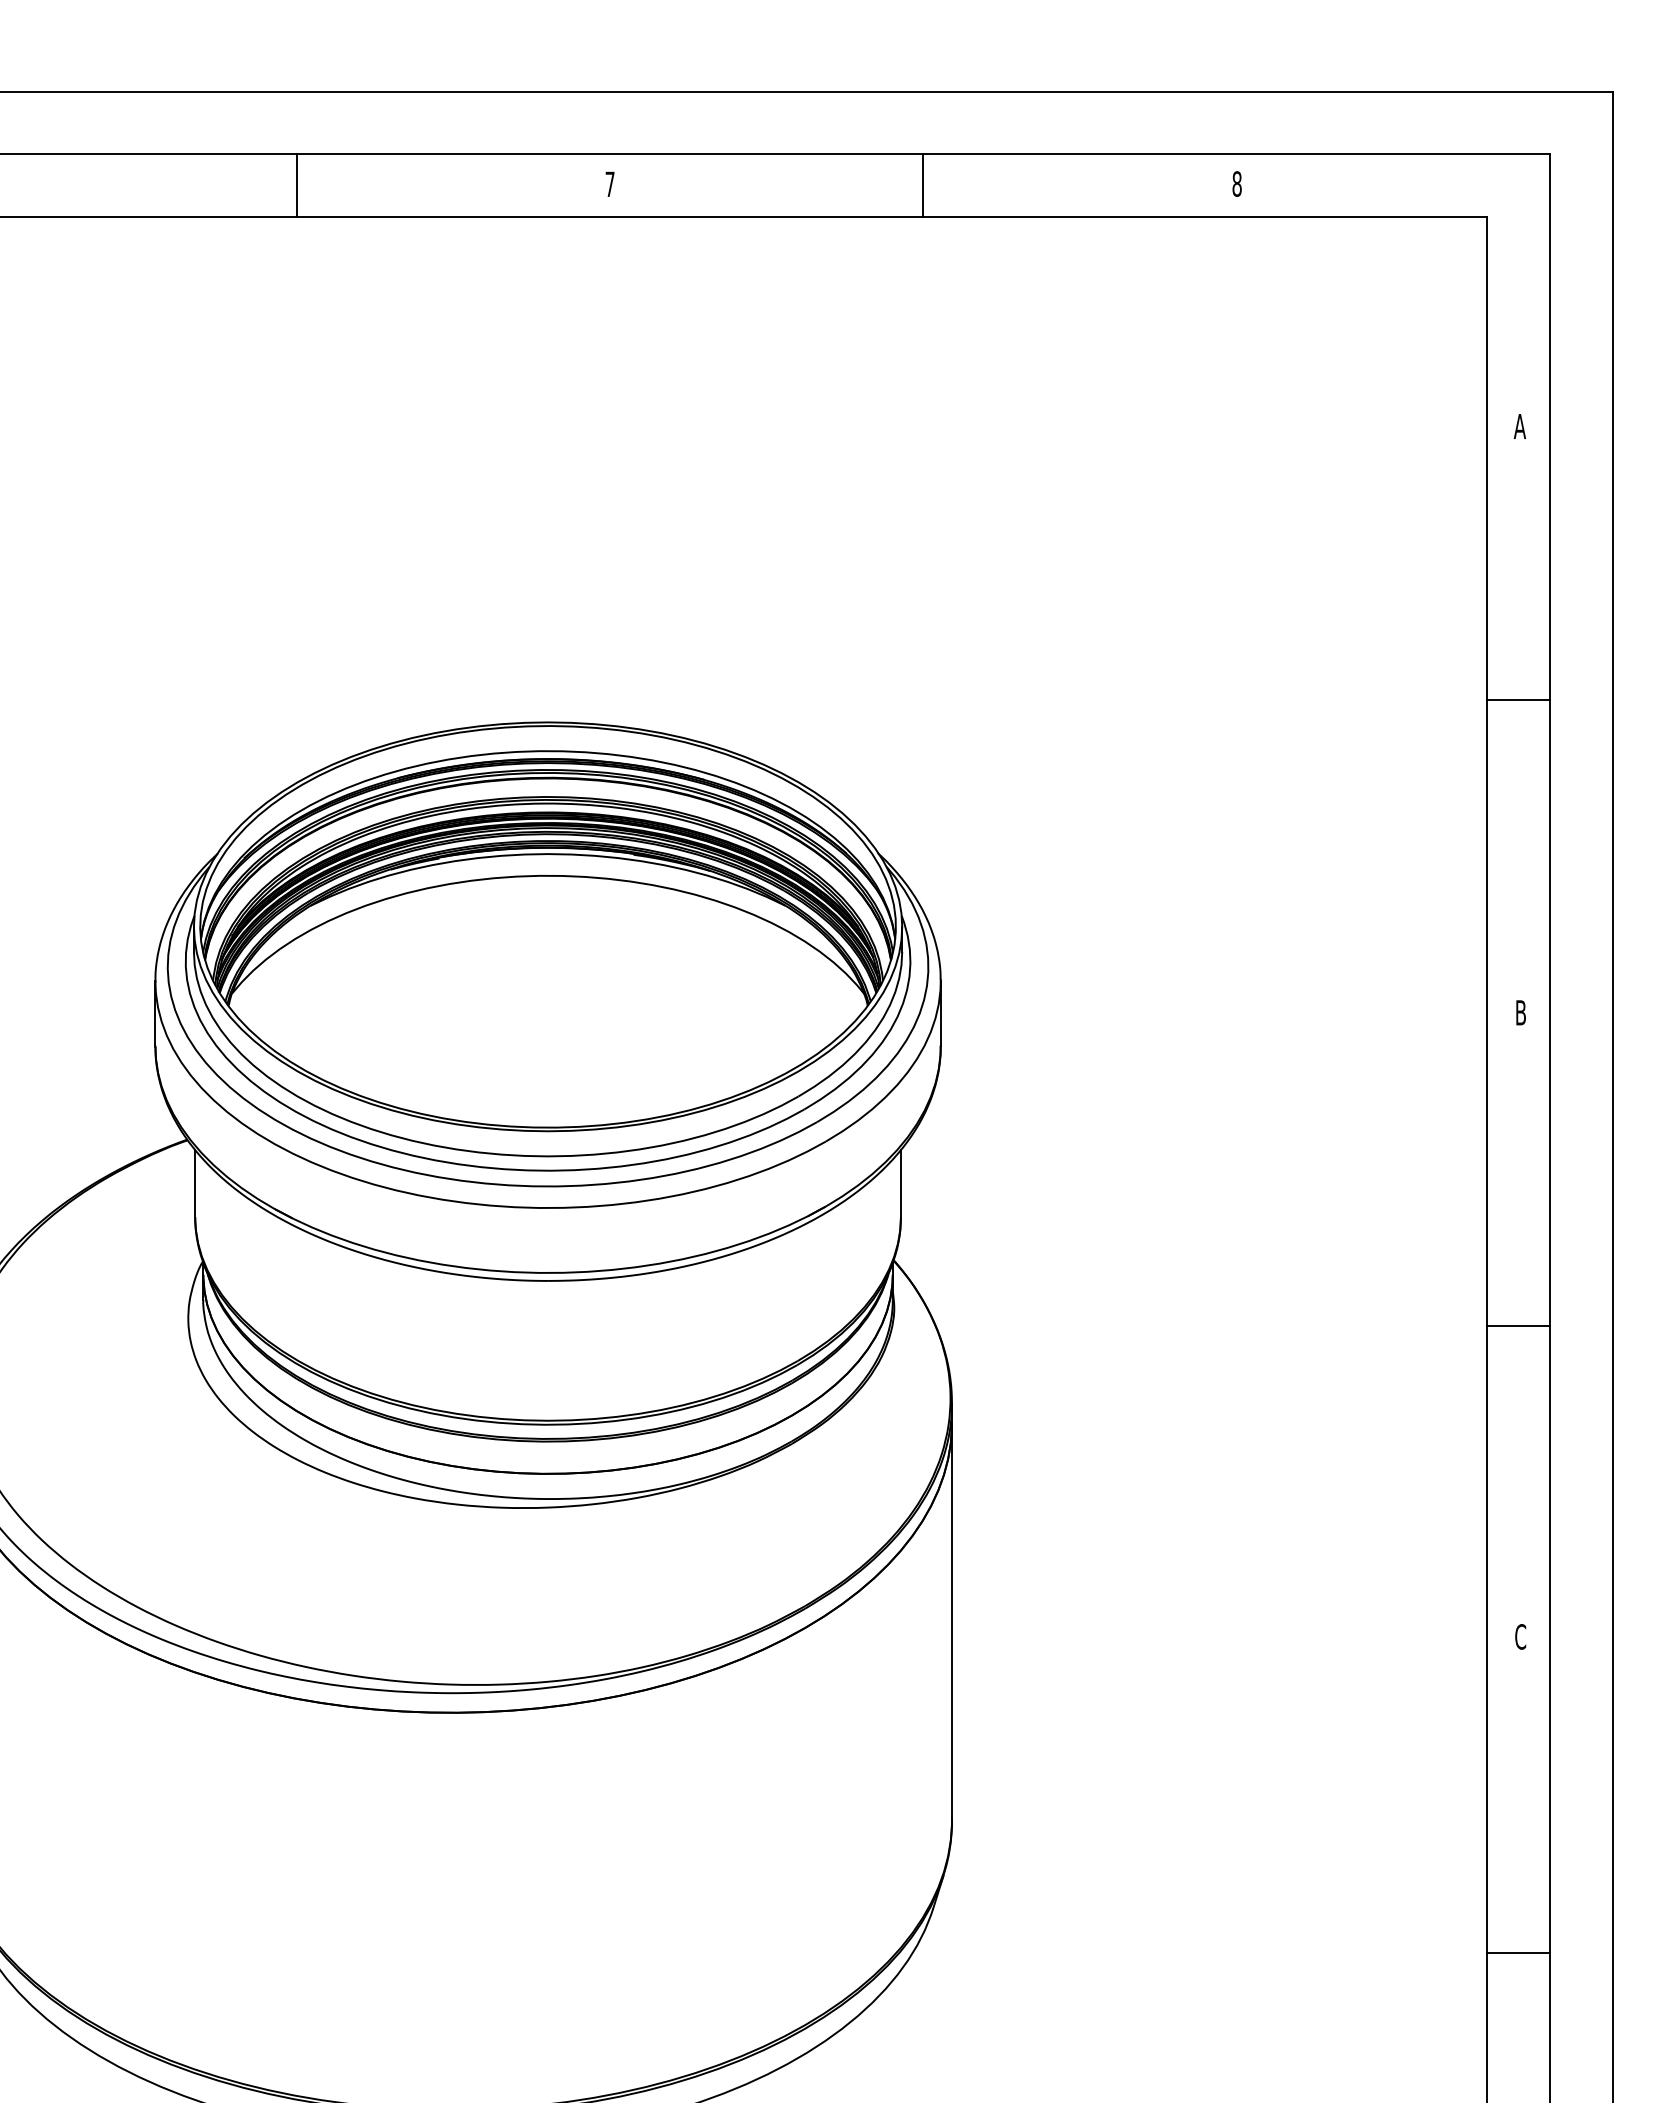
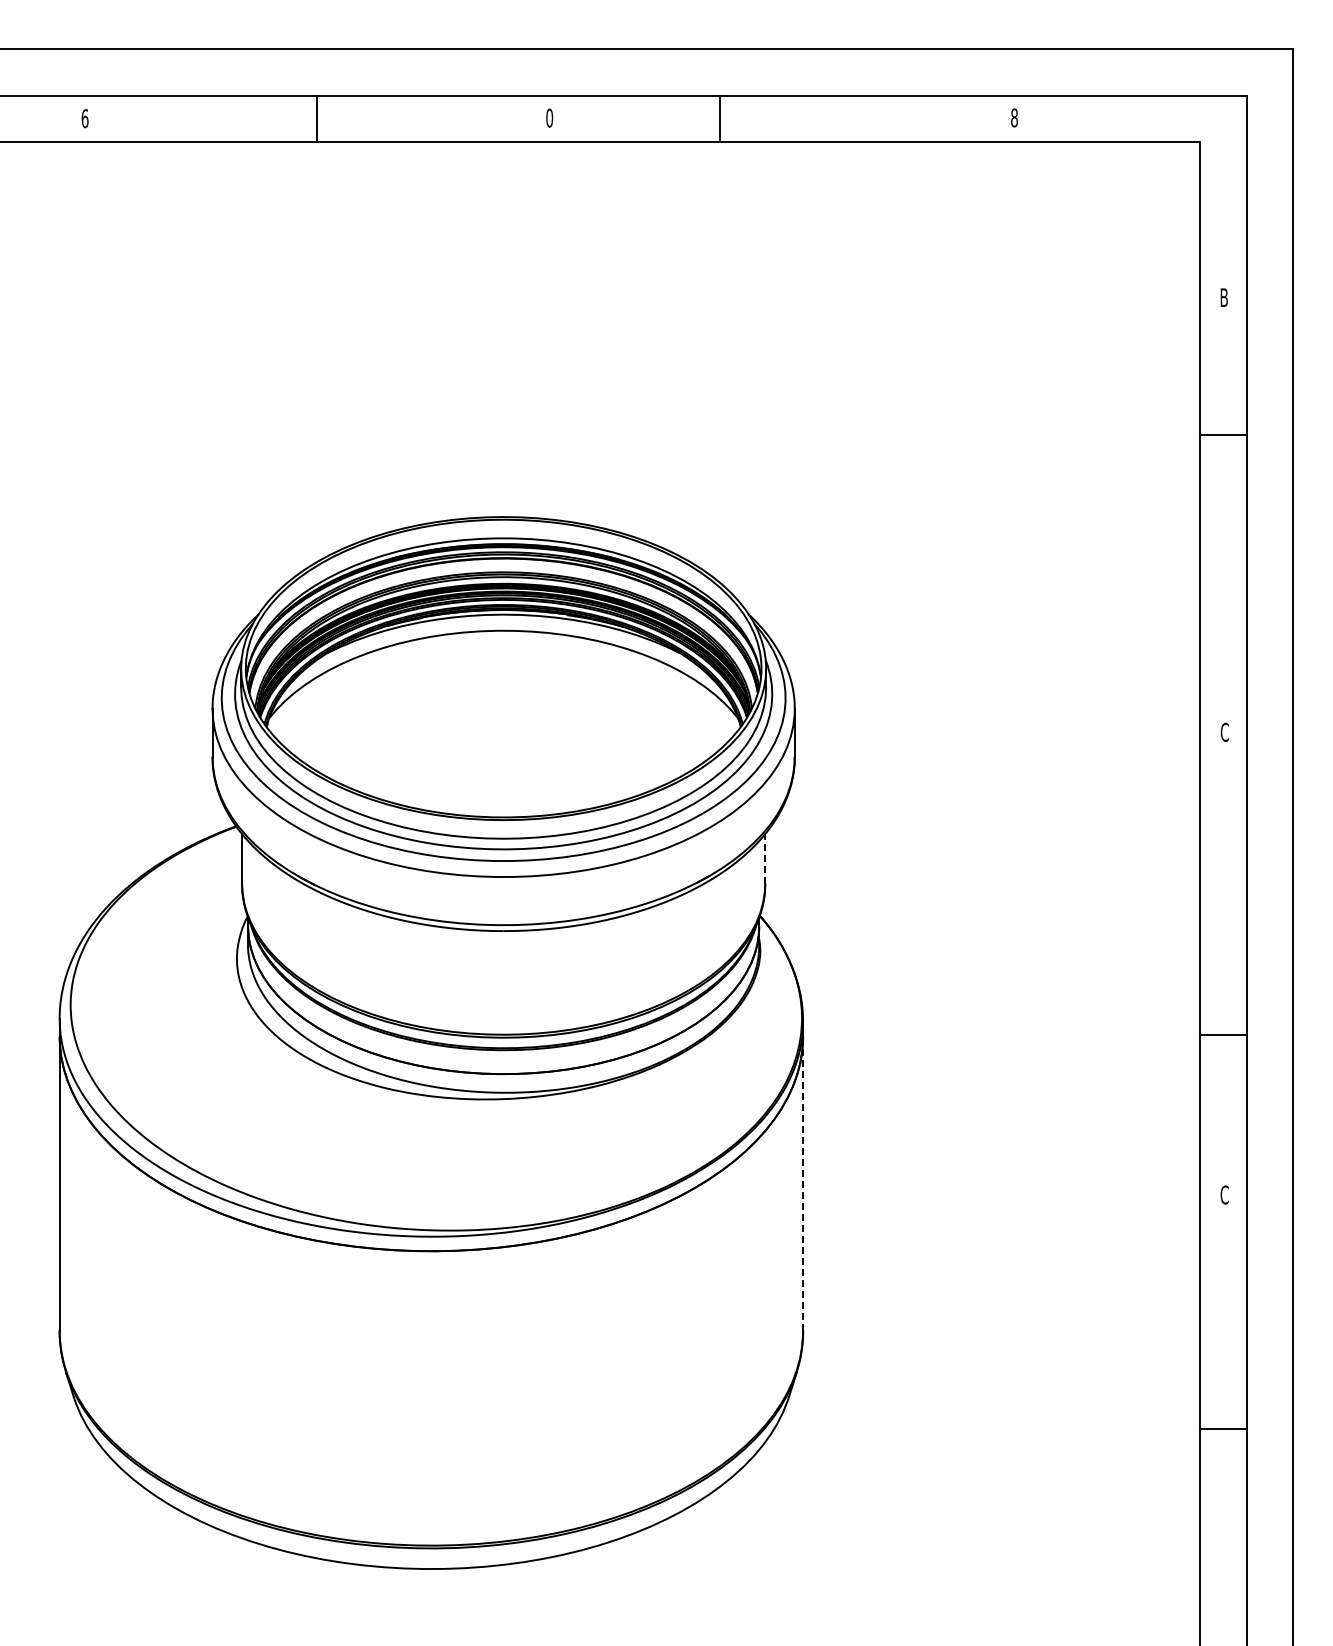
text: (609, 183) -> (549, 117), 7 -> 0
line: (922, 184) -> (719, 118), moved
text: (1519, 426) -> (1223, 297), A -> B
line: (1519, 700) -> (1223, 435), moved
text: (1520, 1011) -> (1224, 731), B -> C
line: (901, 1183) -> (765, 858), solid -> dashed
line: (1519, 1325) -> (1223, 1034), moved
line: (952, 1621) -> (803, 1183), solid -> dashed

